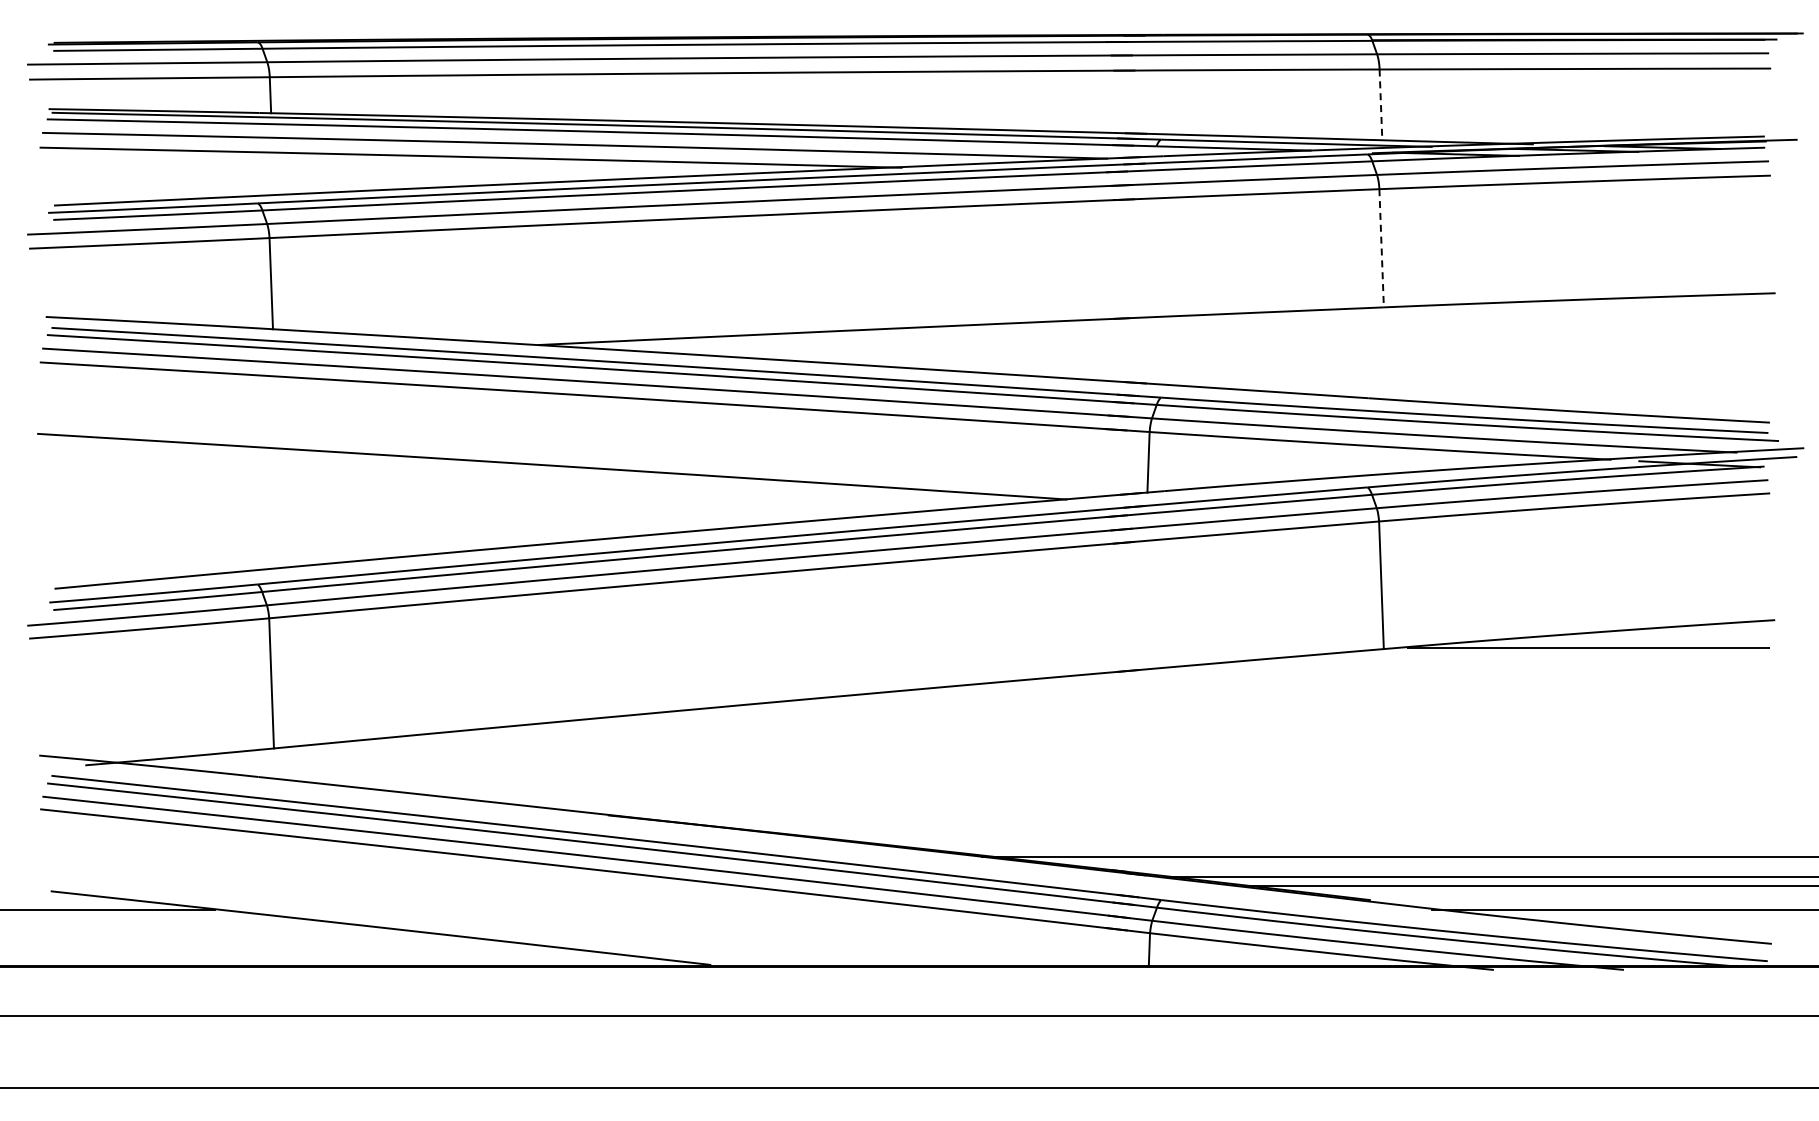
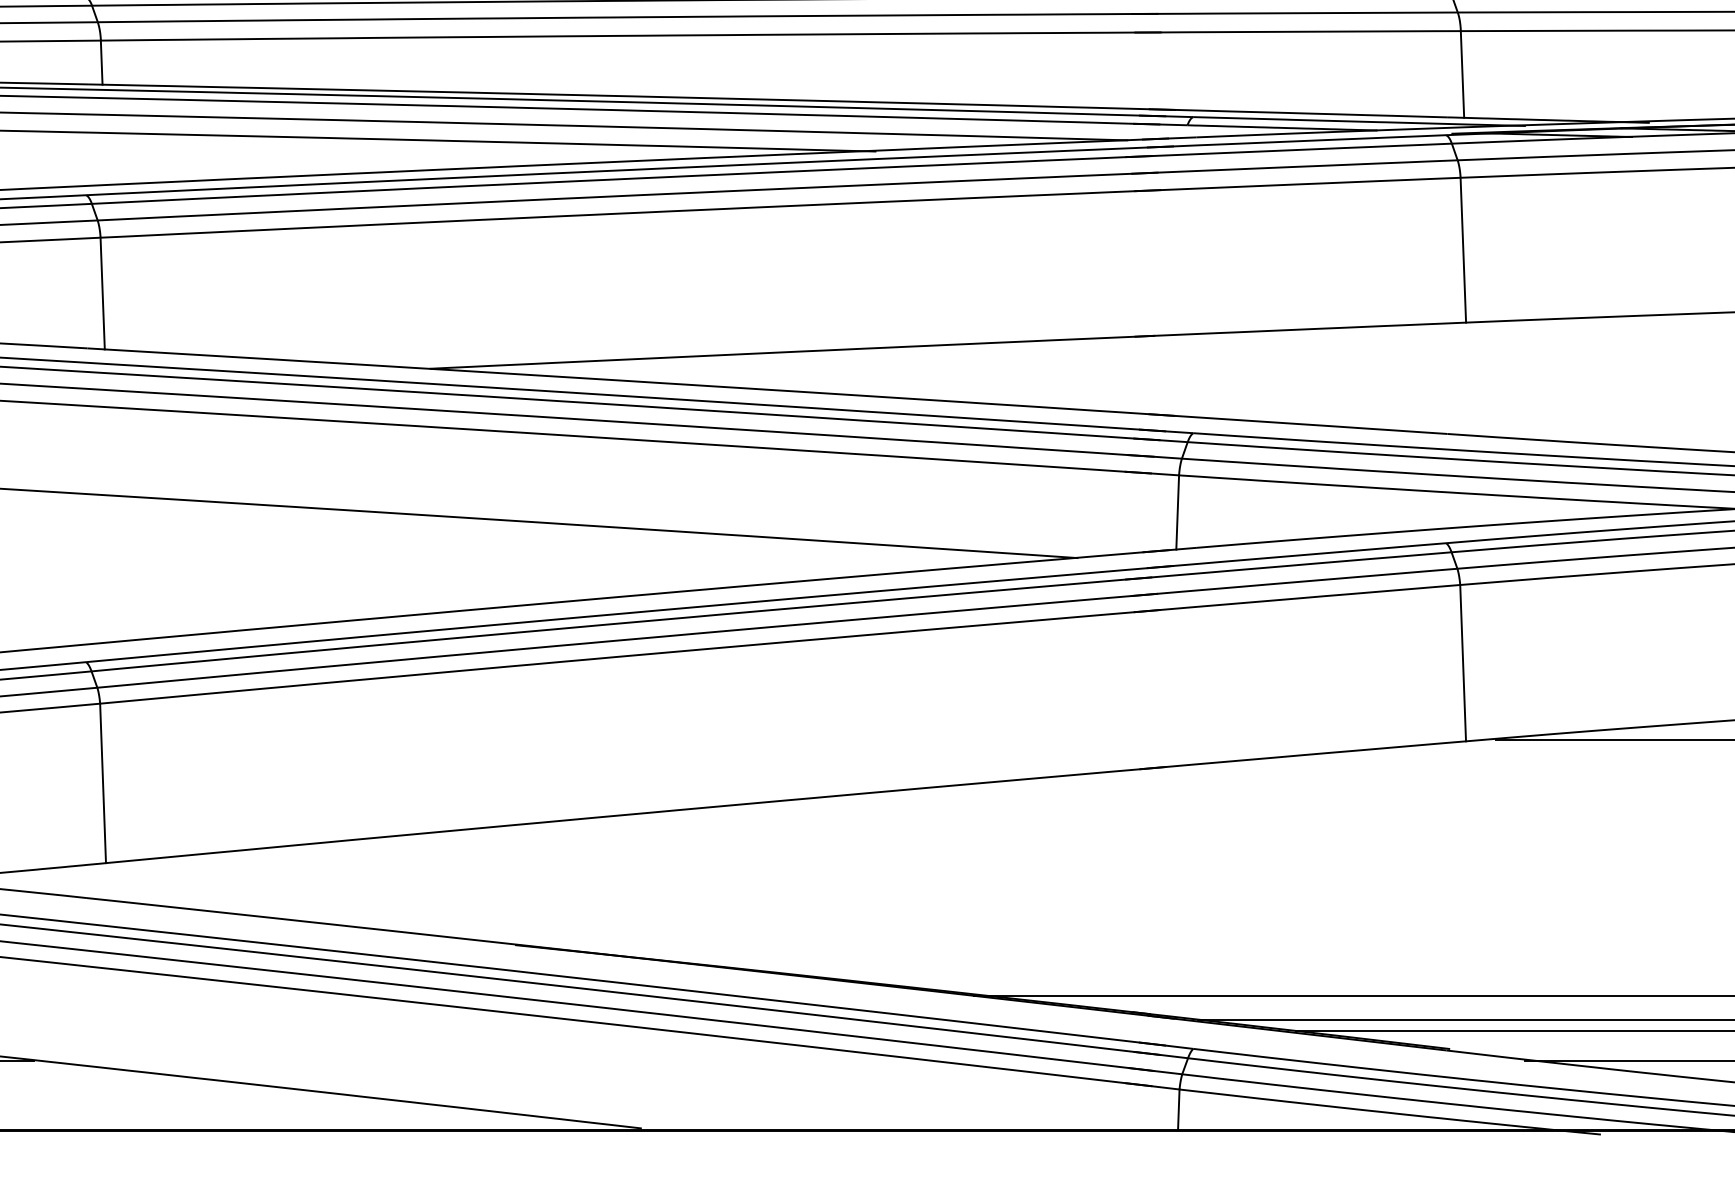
line: (1380, 105) -> (1461, 75), dashed -> solid
line: (1381, 248) -> (1463, 250), dashed -> solid

